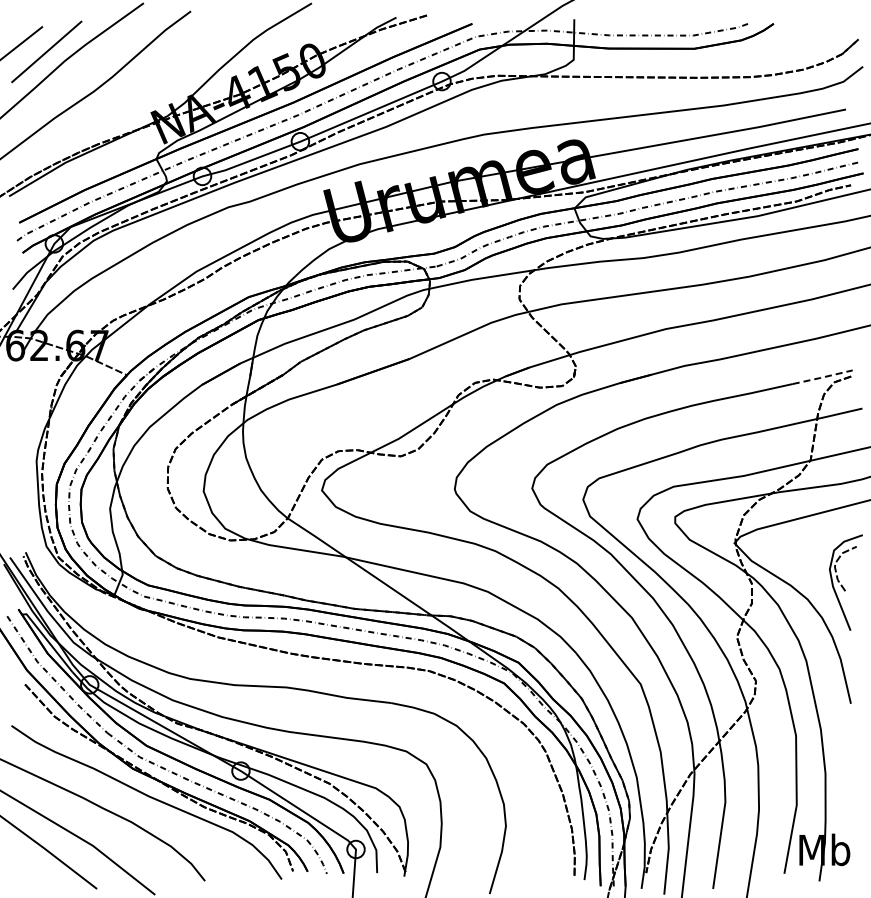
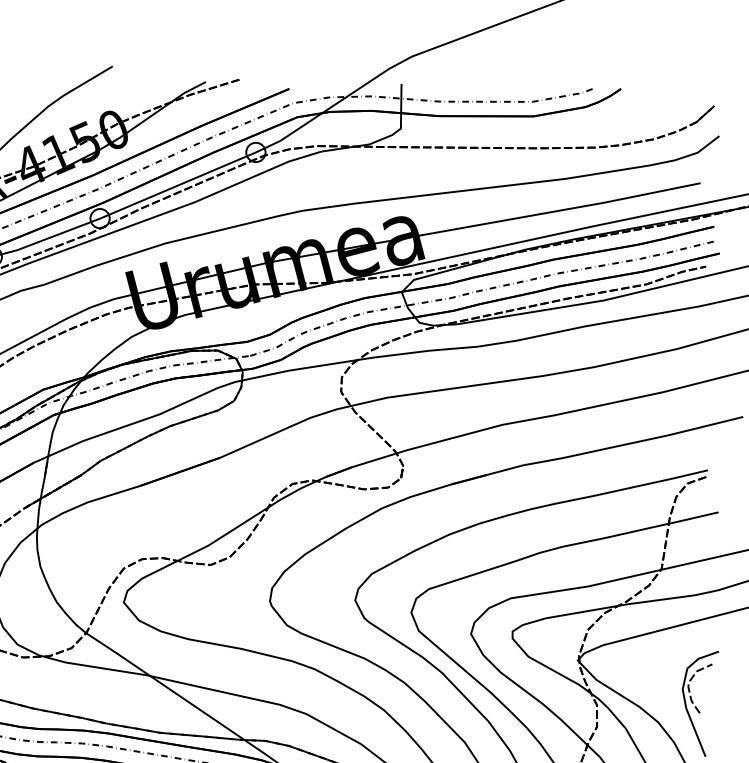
line: (822, 377) -> (674, 478), dashed -> solid

